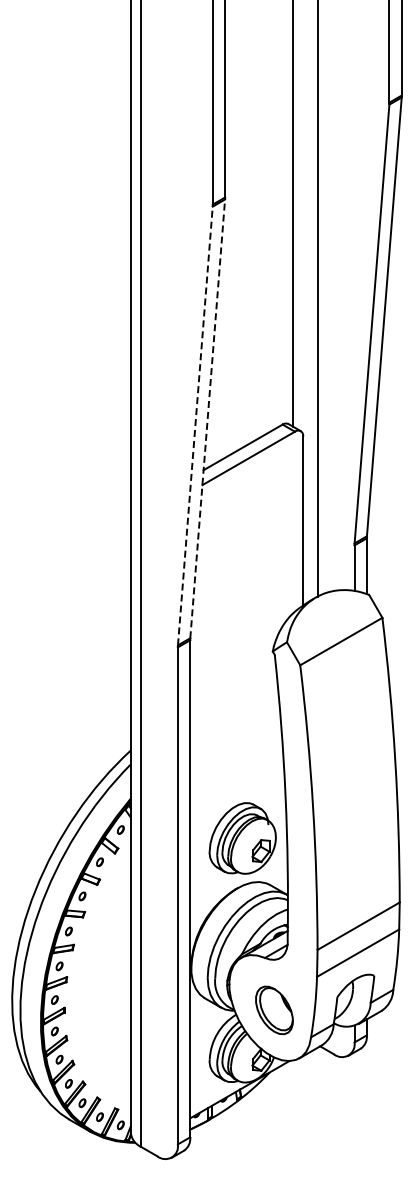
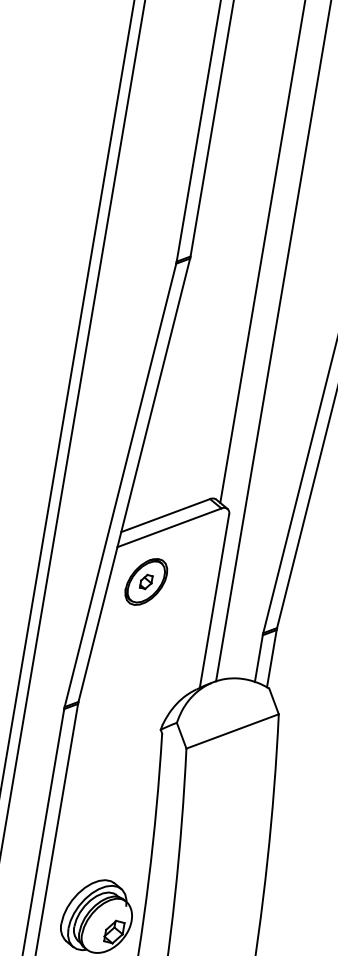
line: (207, 418) -> (134, 479), dashed -> solid
line: (195, 425) -> (120, 484), dashed -> solid
part: (235, 513) -> (146, 581), added

